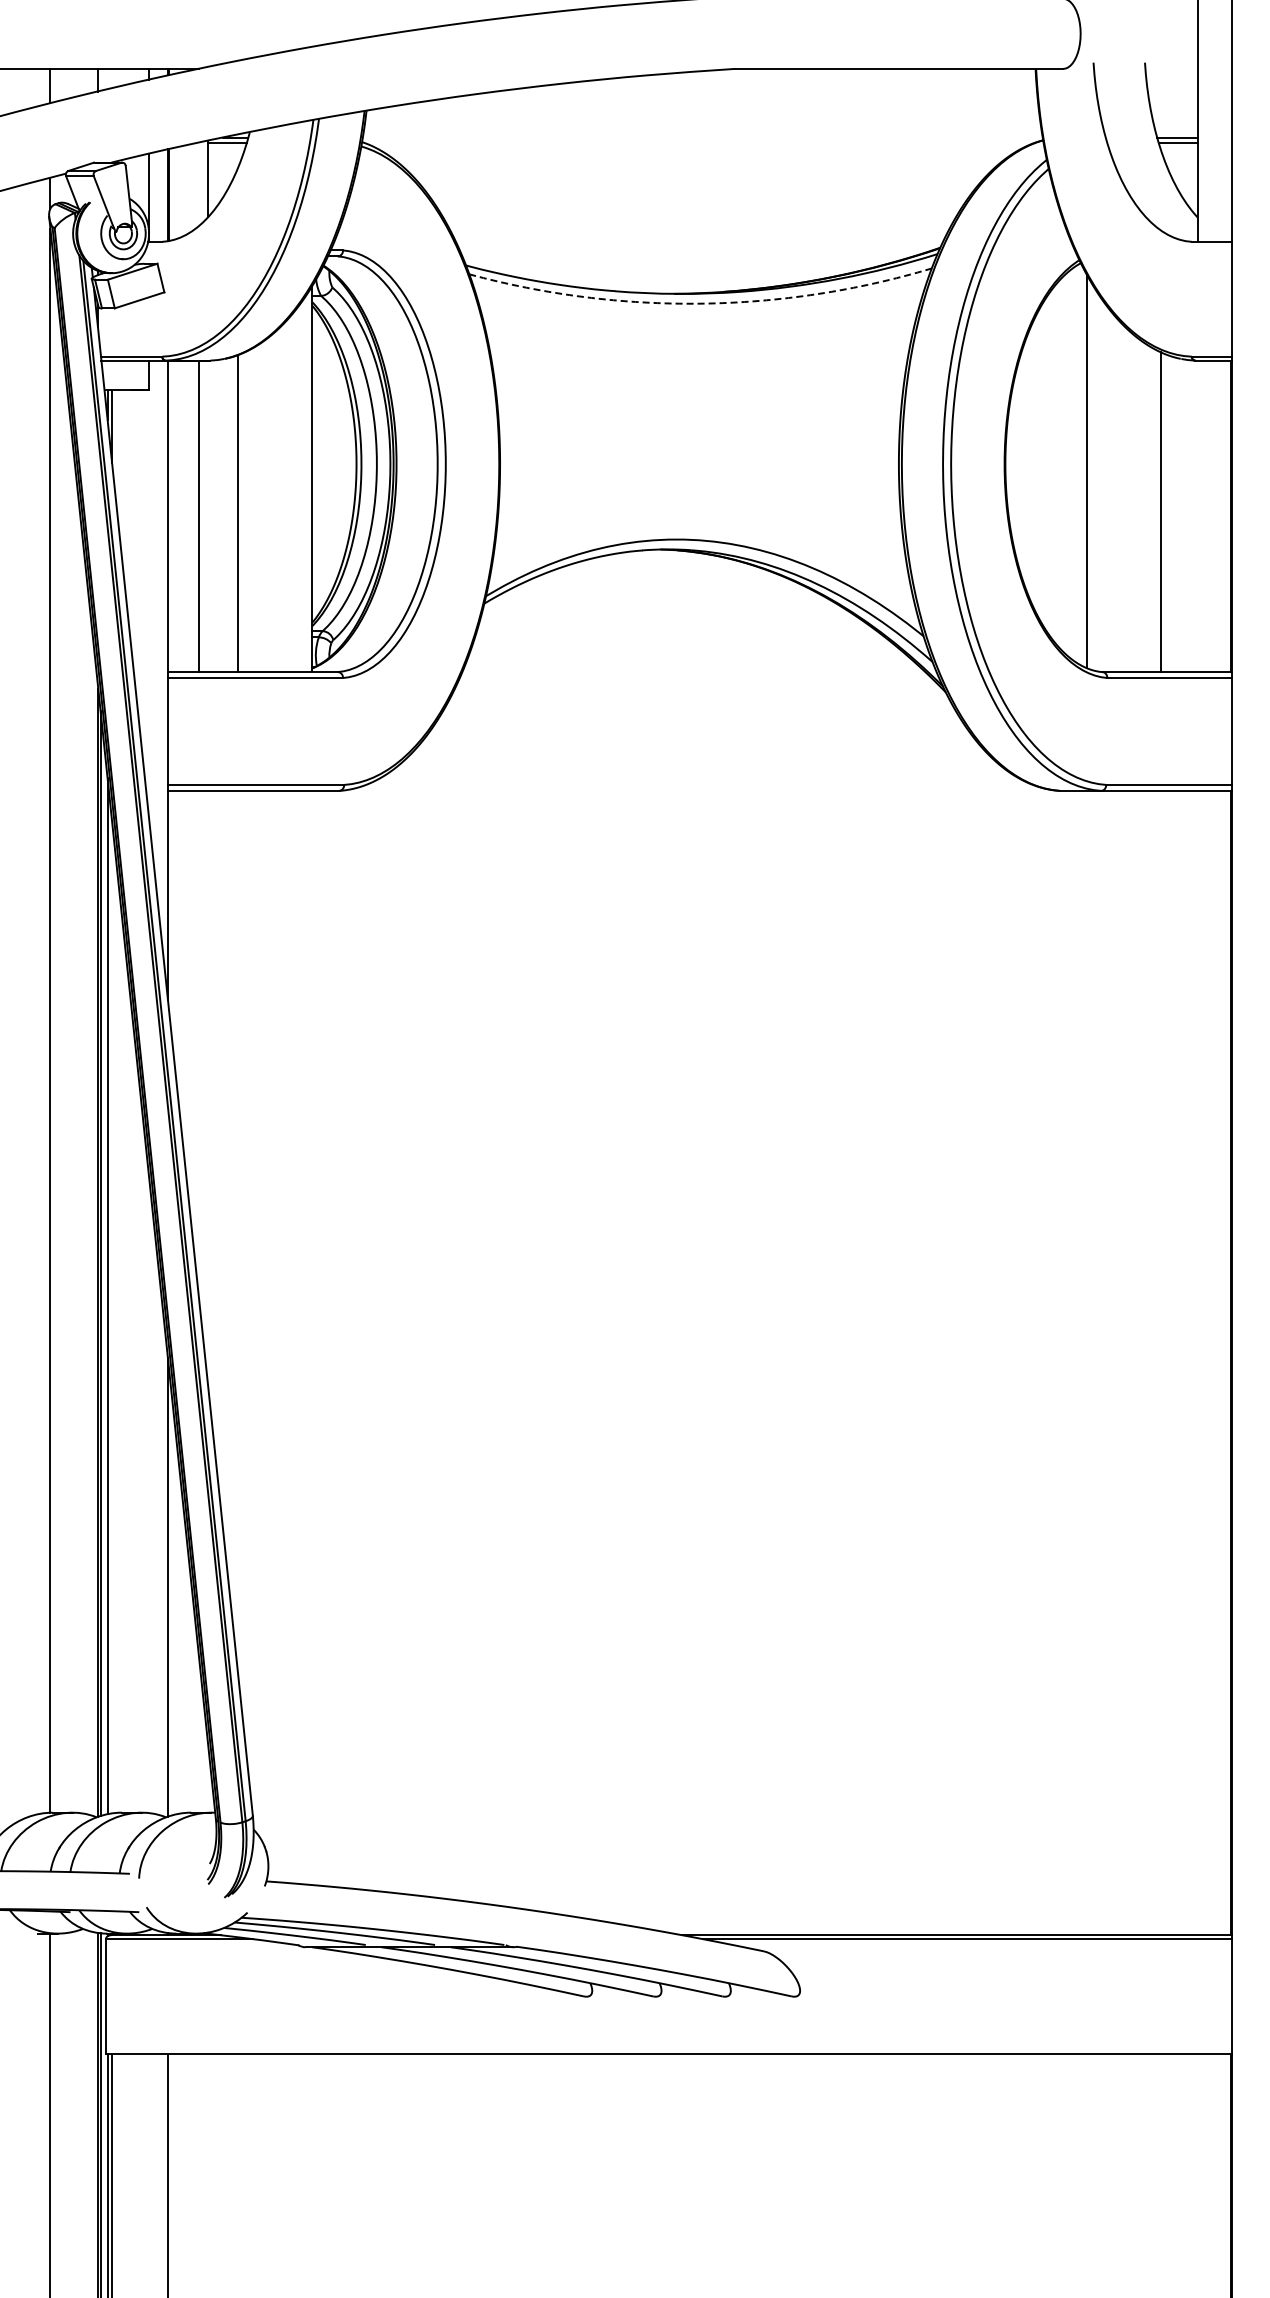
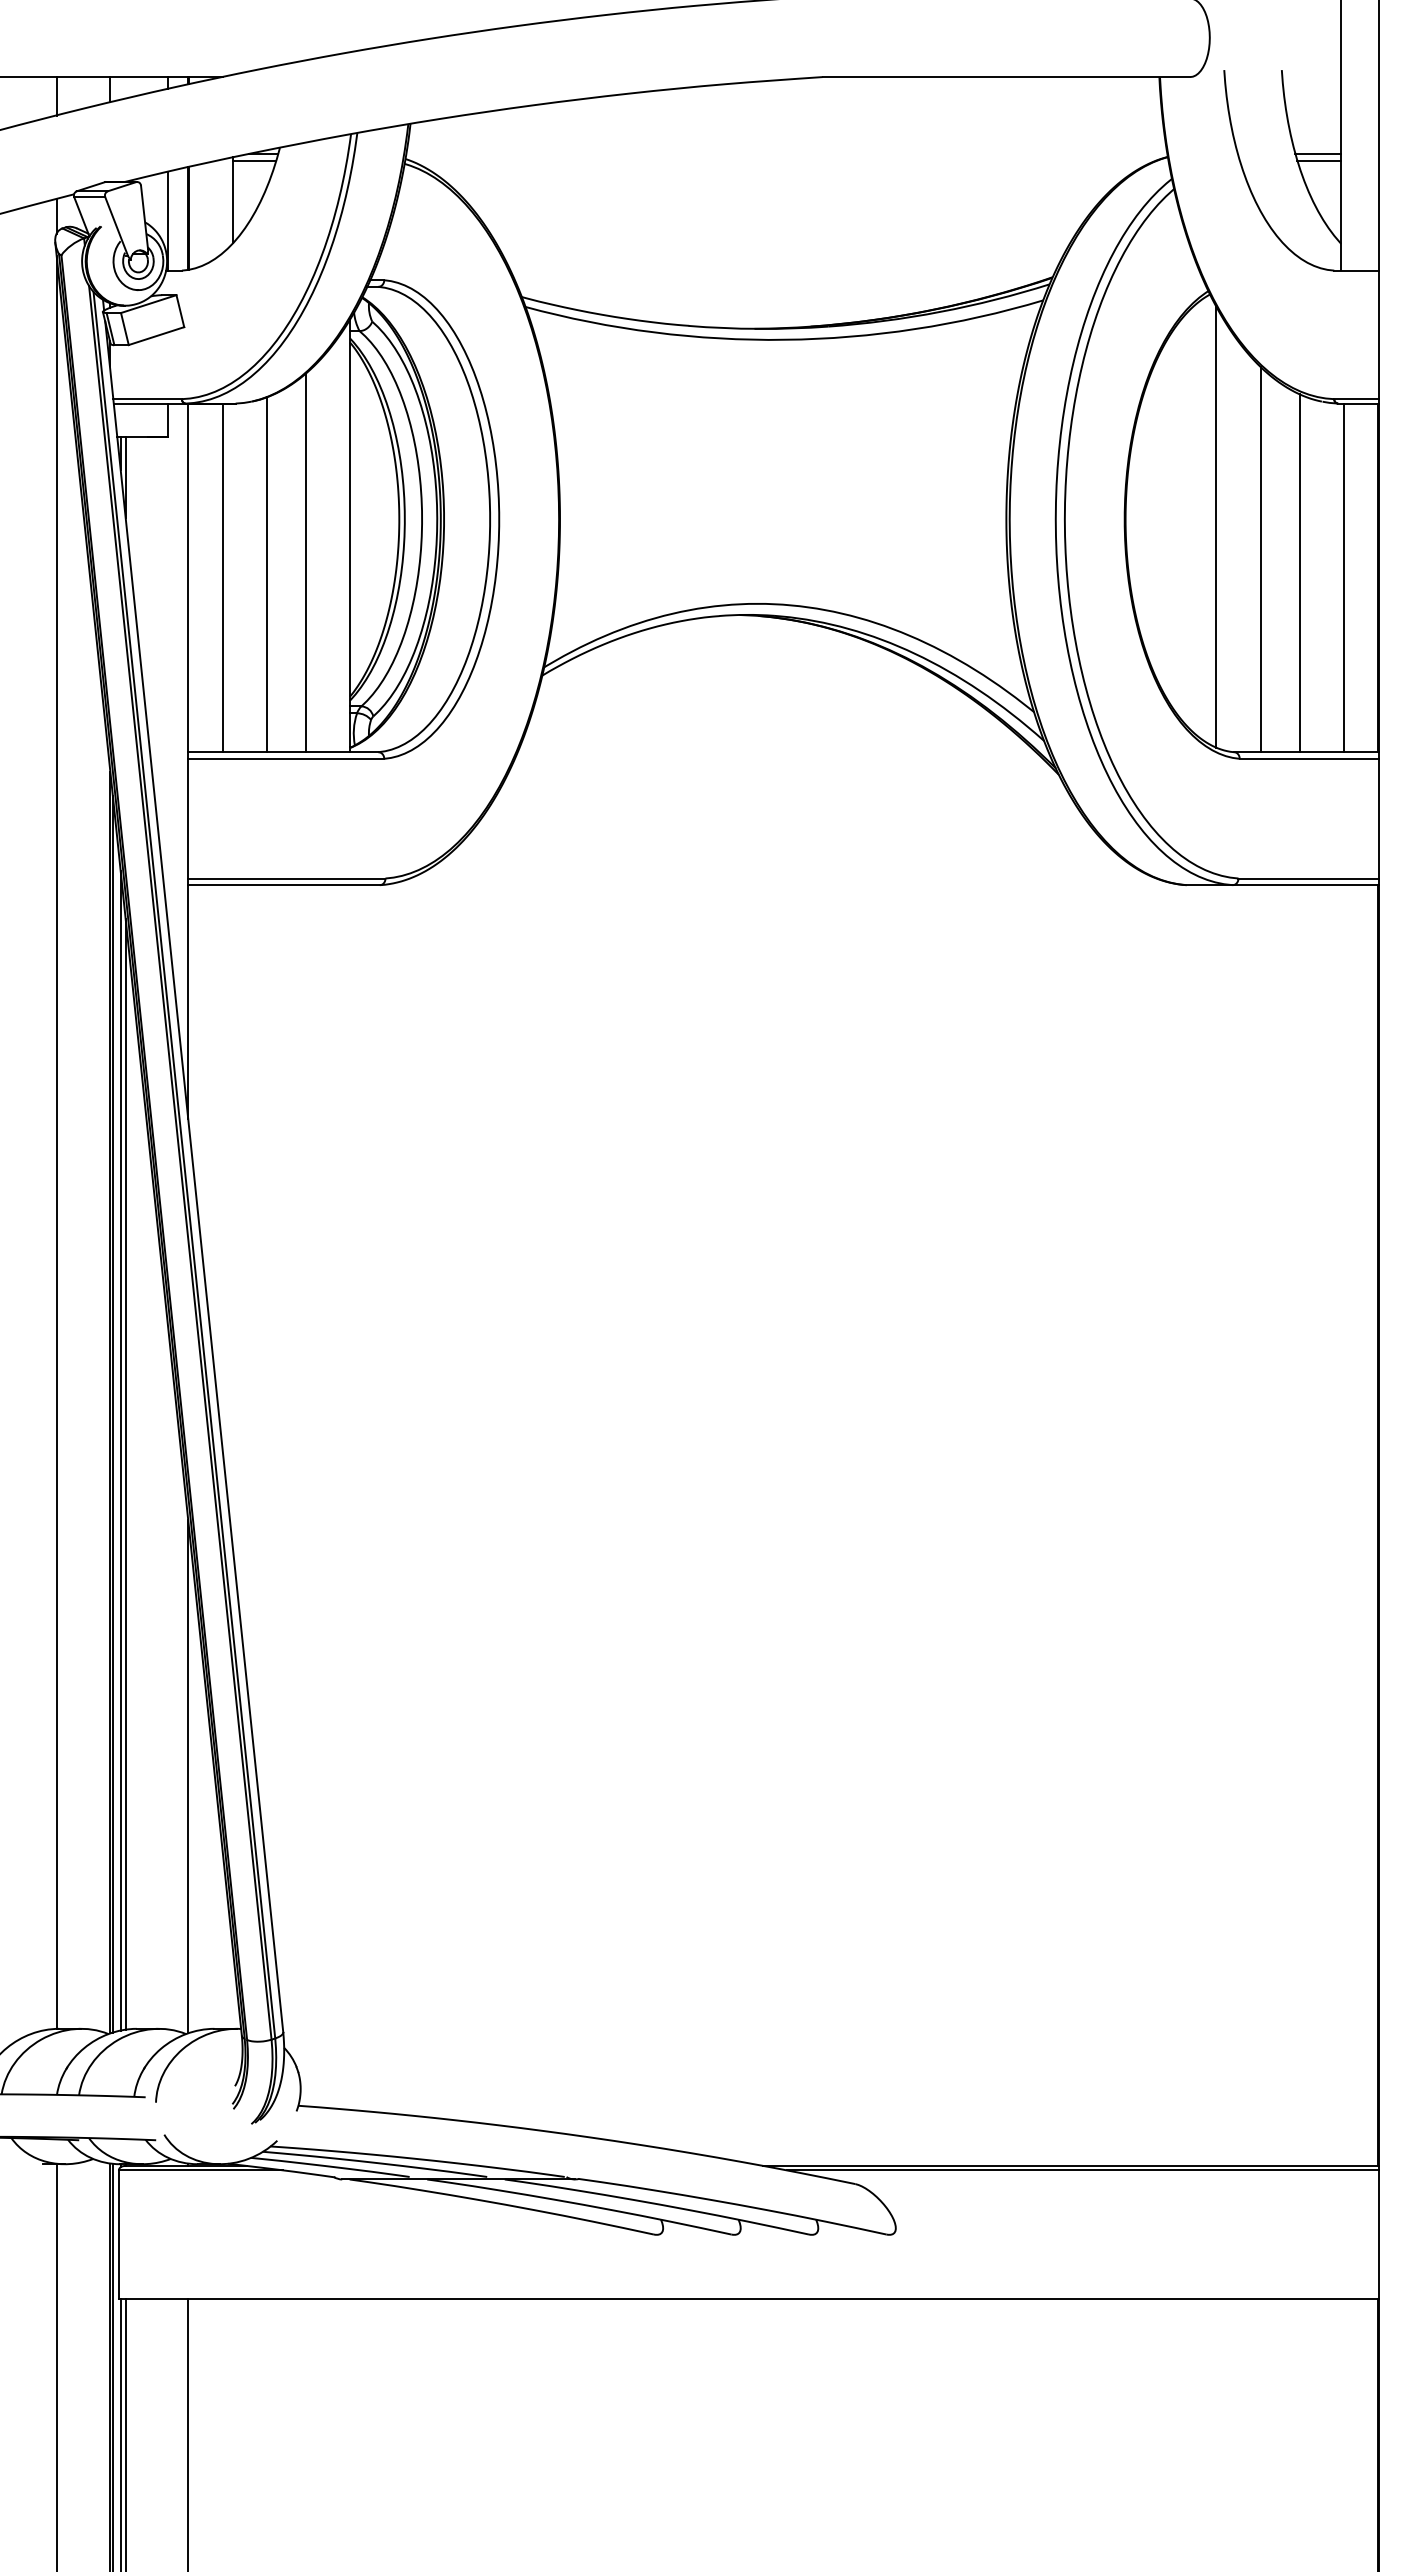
arc: (701, 303) -> (785, 339), dashed -> solid
line: (1126, 500) -> (1261, 560), added
line: (272, 502) -> (305, 562), added
line: (1200, 516) -> (1343, 578), added
line: (112, 1317) -> (126, 1474), added

